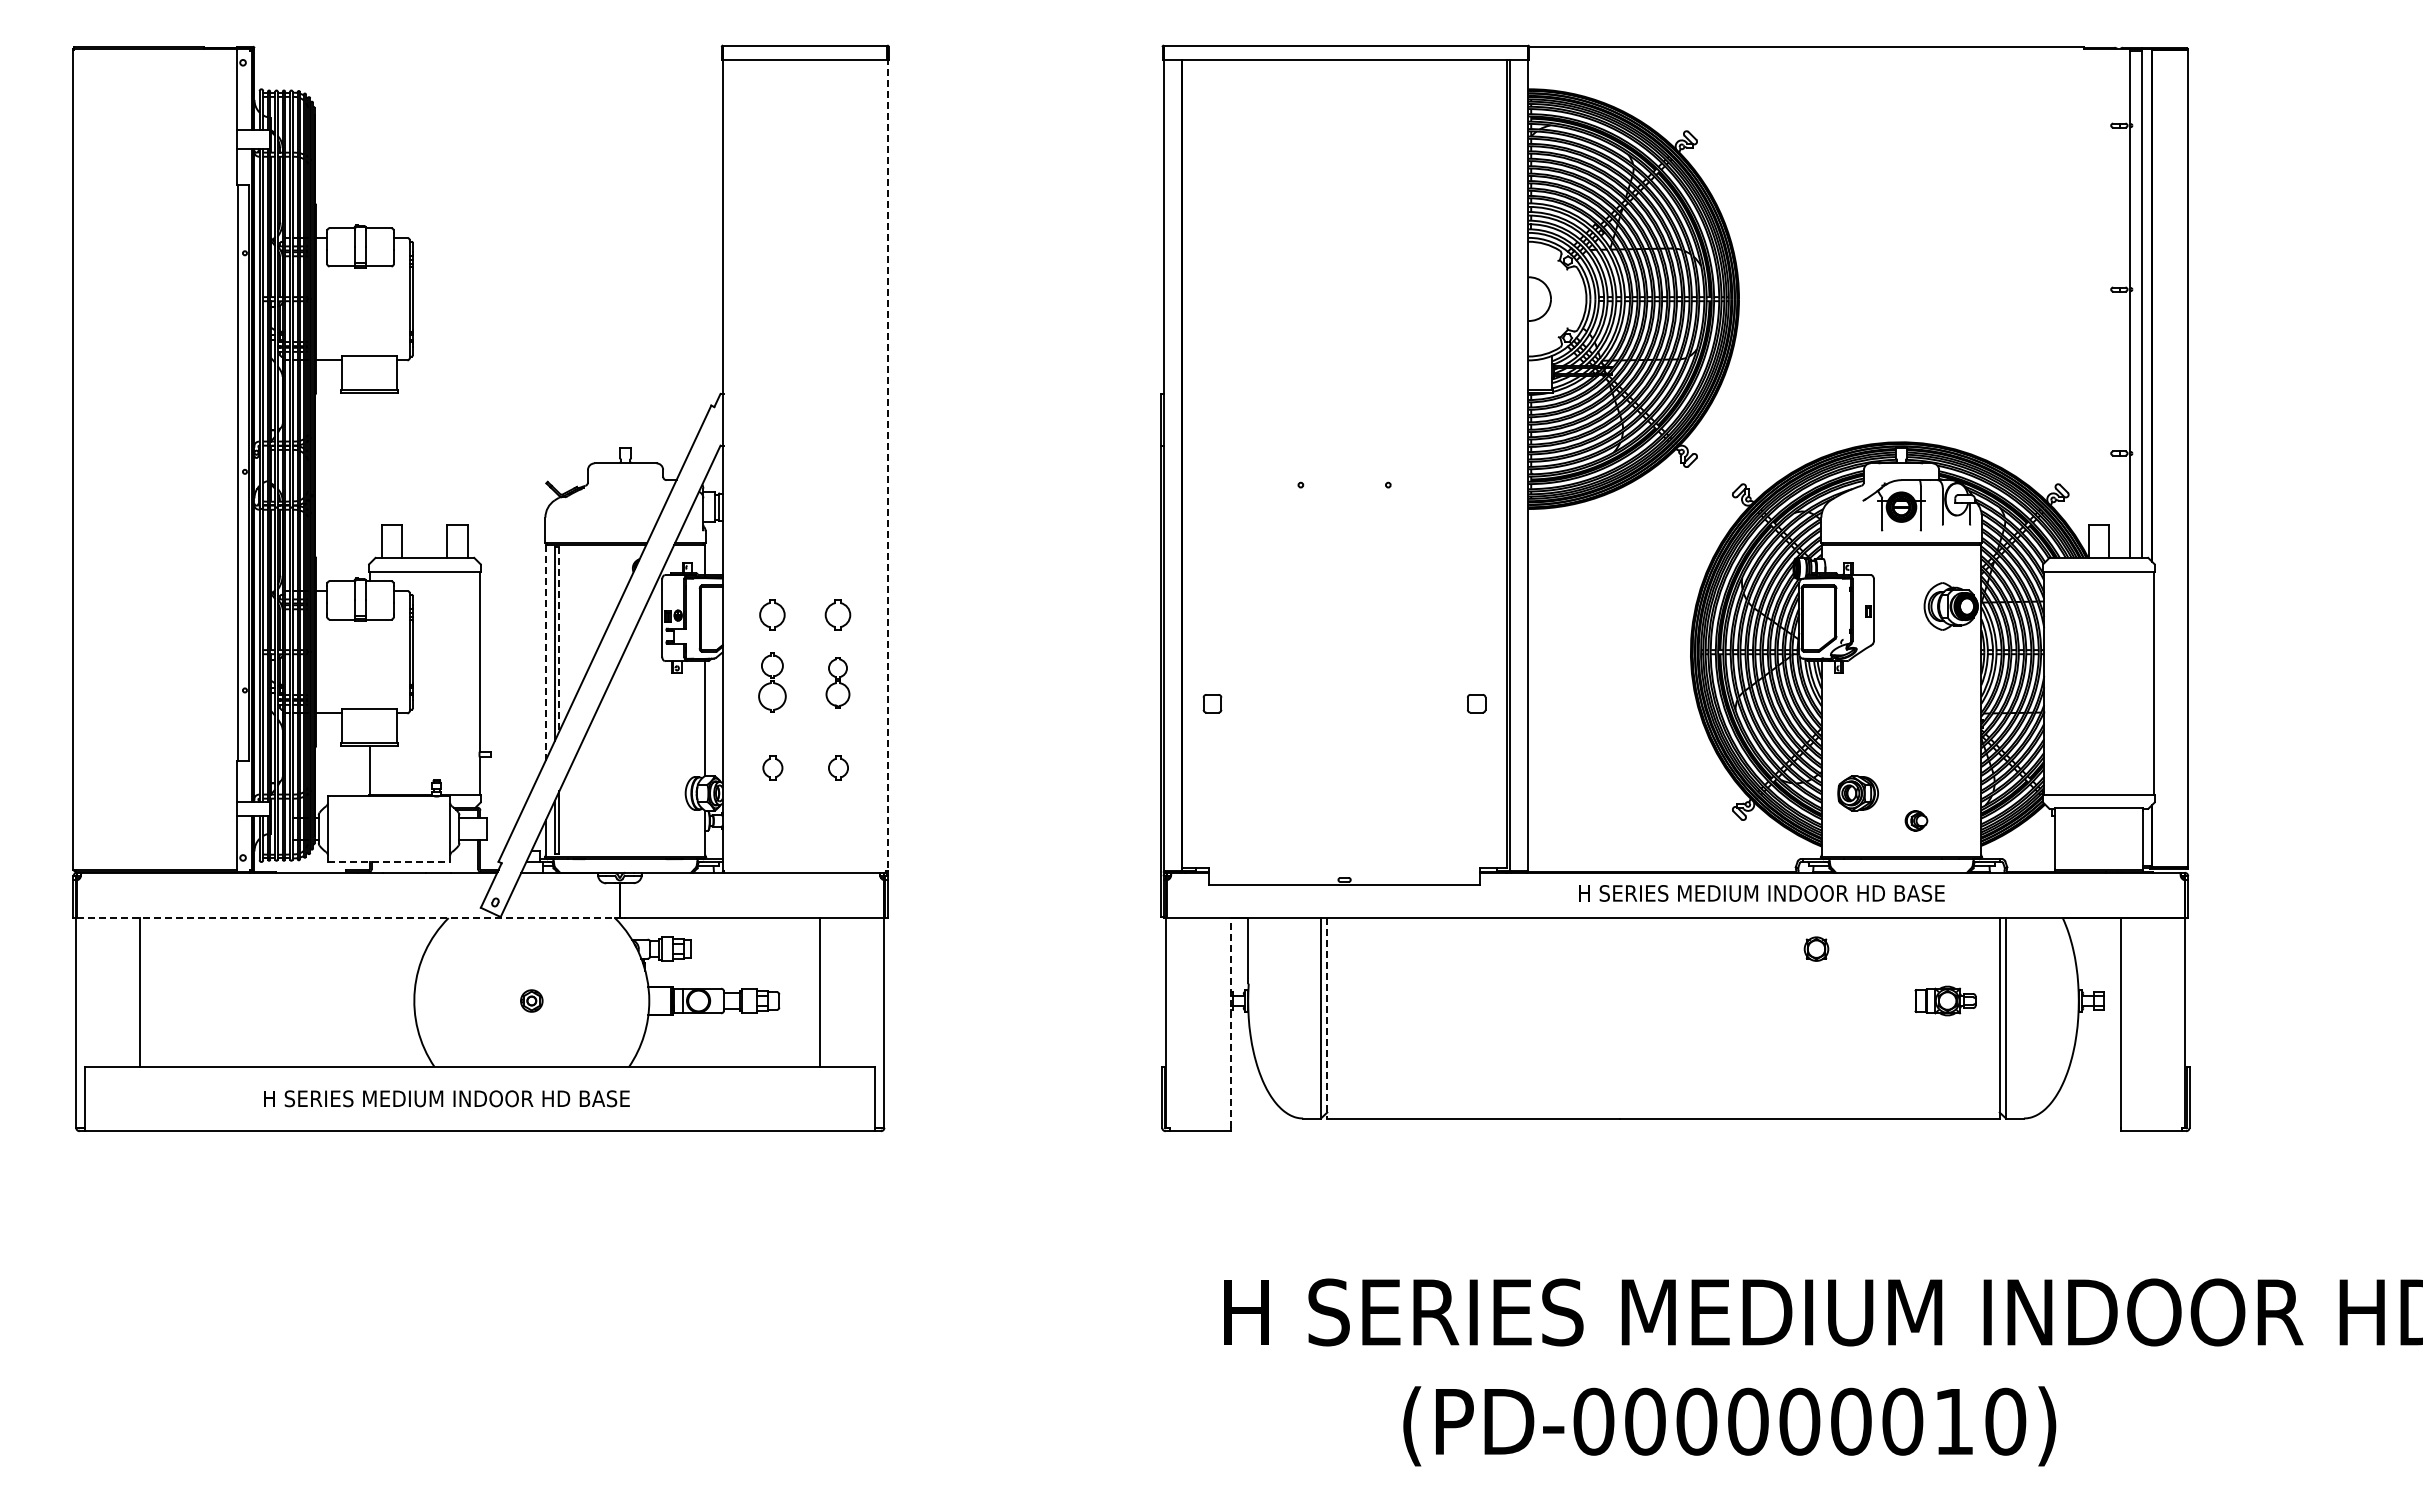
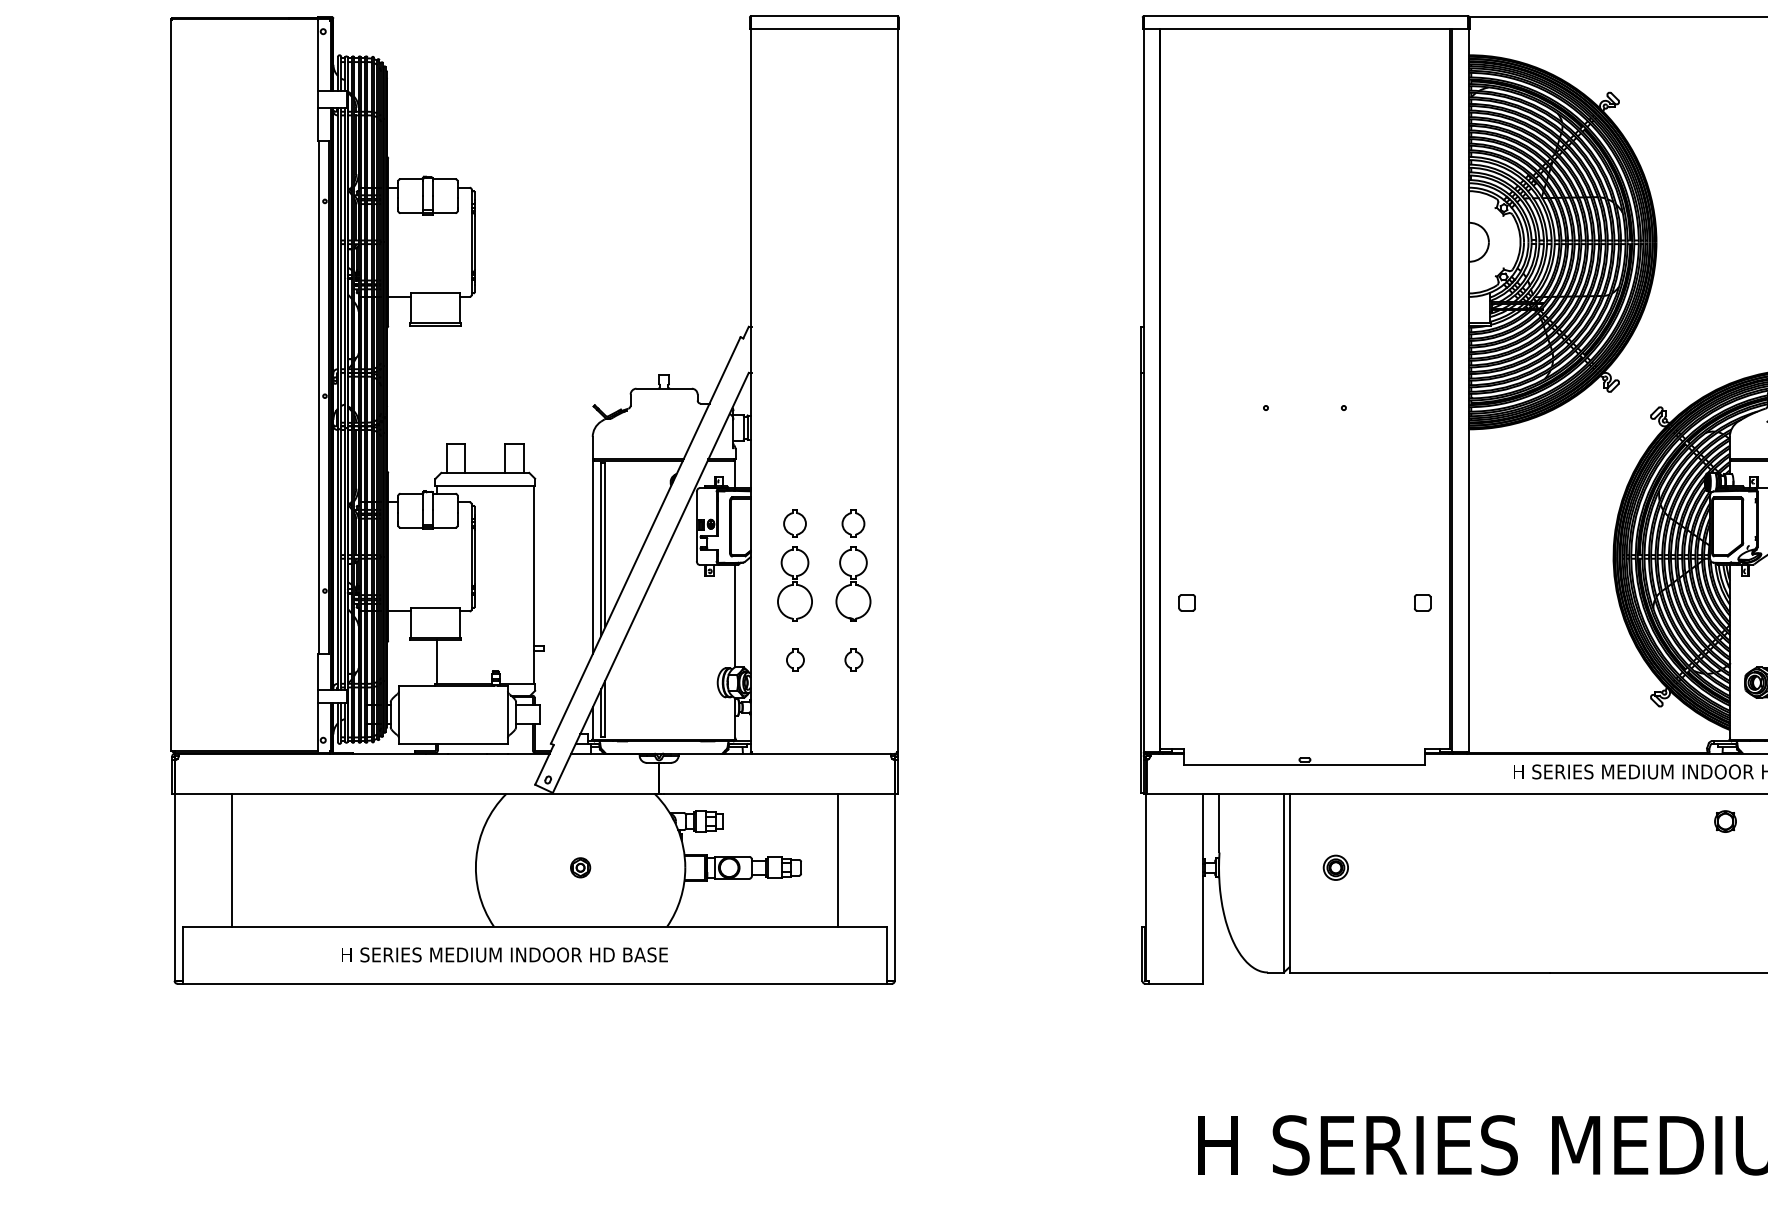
line: (887, 459) -> (897, 385), dashed -> solid
line: (559, 639) -> (605, 545), dashed -> solid
line: (545, 652) -> (592, 557), dashed -> solid
part: (772, 682) -> (795, 583), size x1.43
part: (837, 682) -> (853, 583), size x1.67
line: (389, 862) -> (453, 744), dashed -> solid
line: (345, 918) -> (414, 794), dashed -> solid
part: (1378, 1000) -> (1335, 867), added
line: (1327, 1018) -> (1289, 883), dashed -> solid
line: (1230, 1022) -> (1203, 886), dashed -> solid

